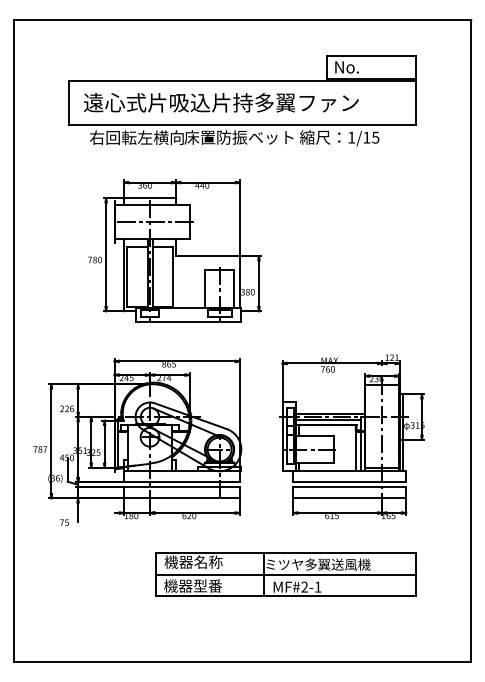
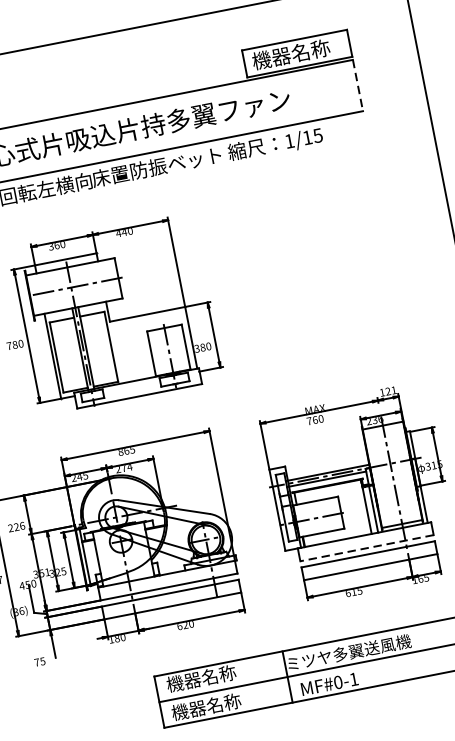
text: (366, 66) -> (290, 53), No. -> 機器名称
line: (416, 103) -> (358, 85), solid -> dashed
line: (349, 482) -> (366, 548), solid -> dashed
text: (207, 585) -> (223, 703), 機器型番 -> 機器名称
text: (304, 586) -> (337, 681), MF#2-1 -> MF#0-1

